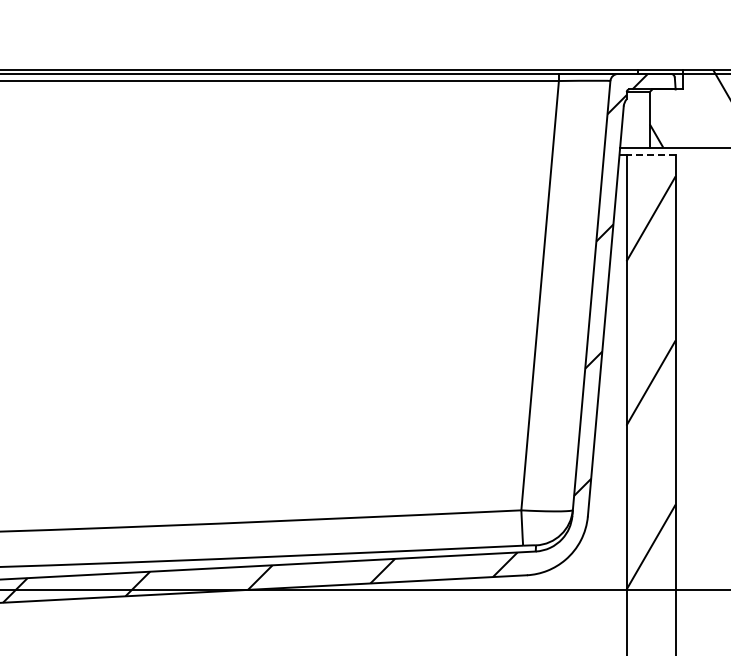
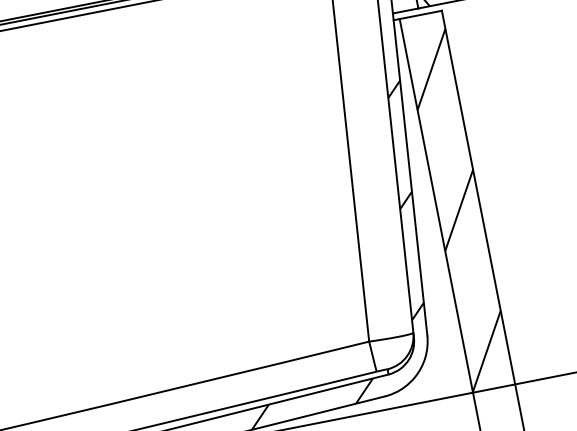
line: (651, 155) -> (421, 14), dashed -> solid

